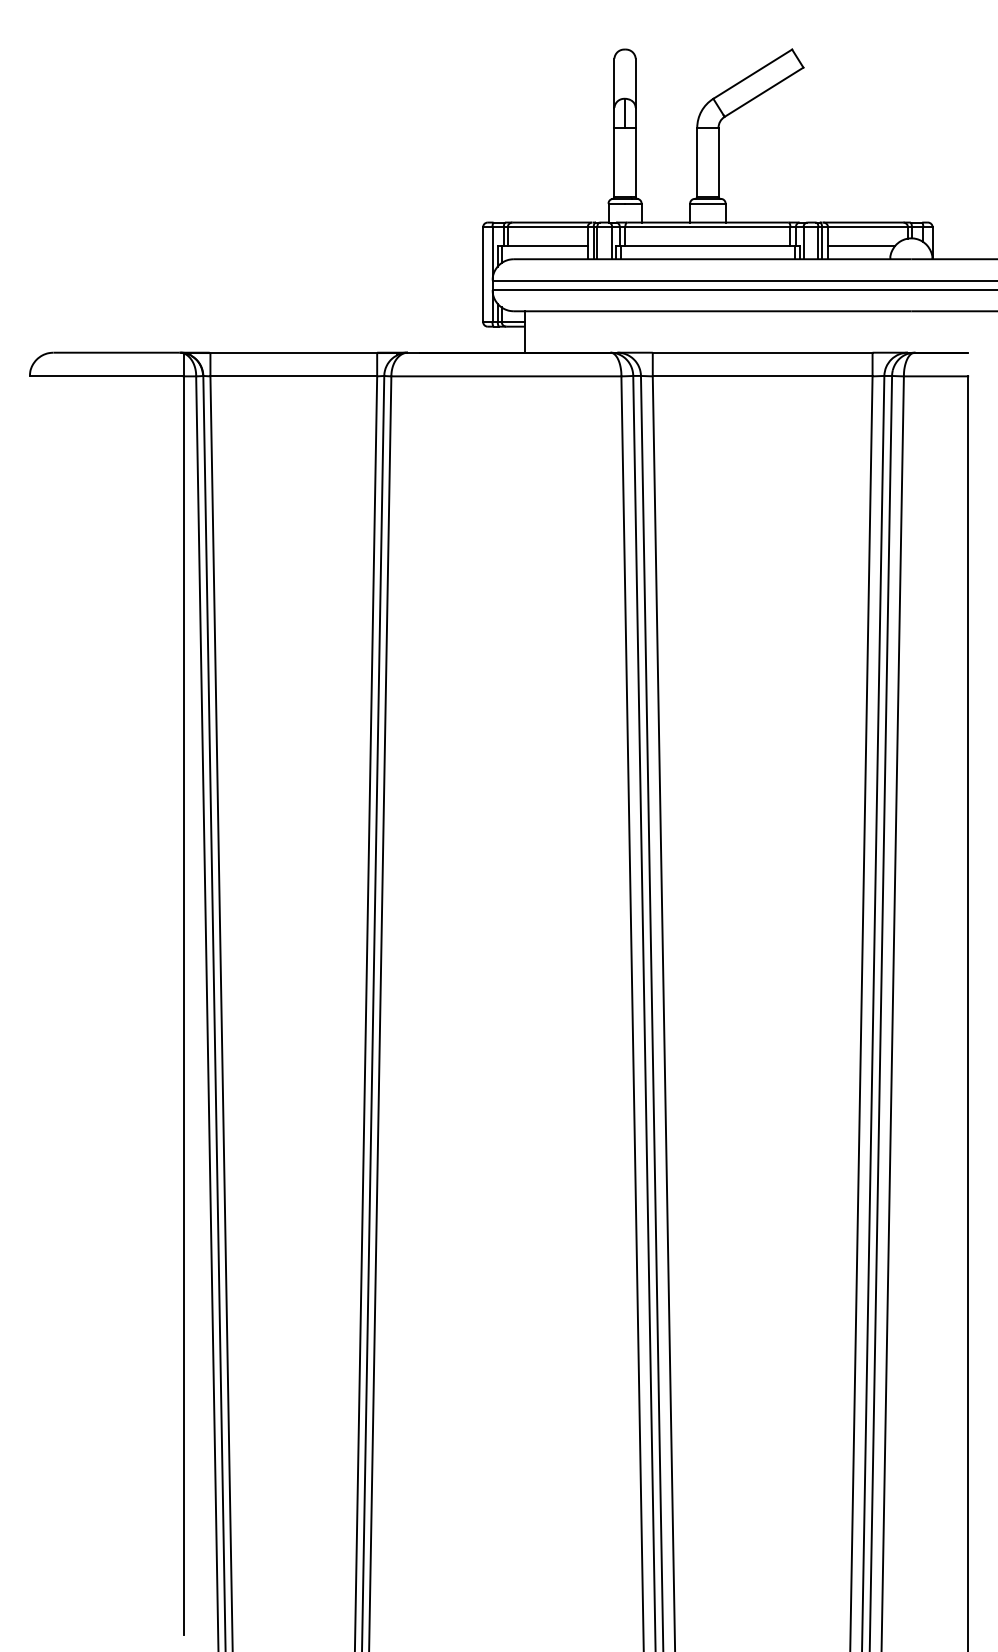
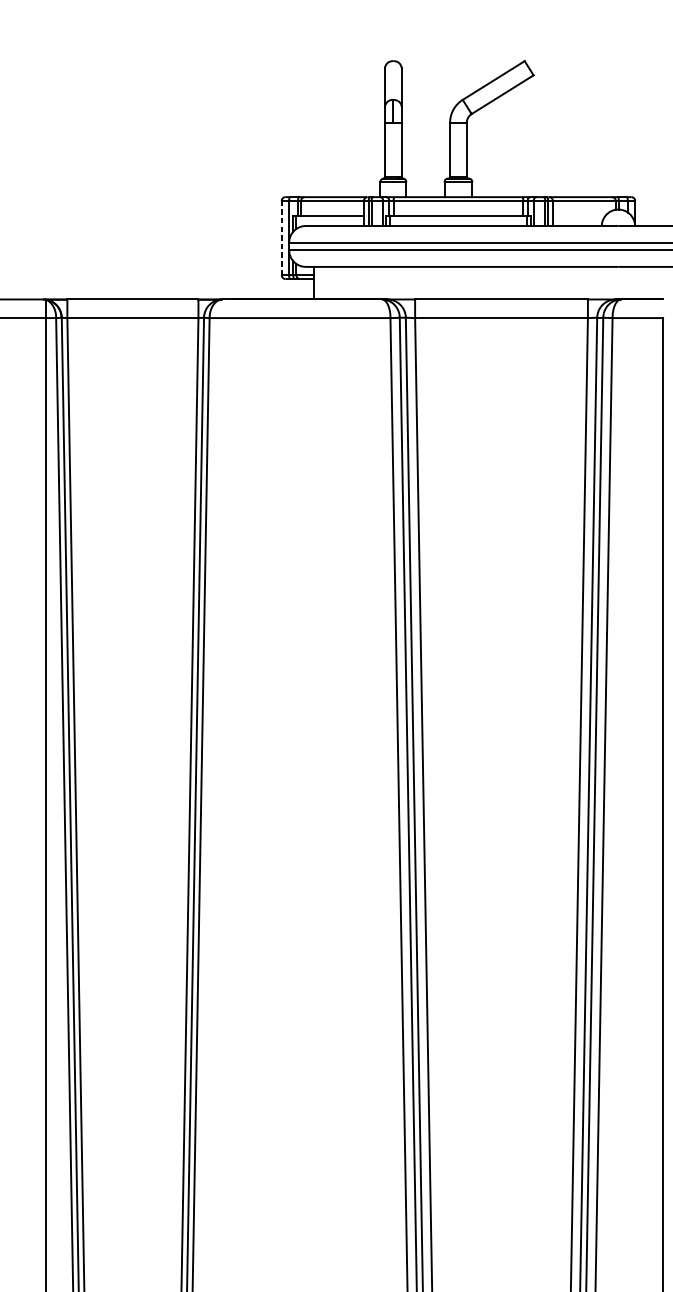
line: (861, 246) -> (579, 215), removed
line: (483, 274) -> (282, 237), solid -> dashed

